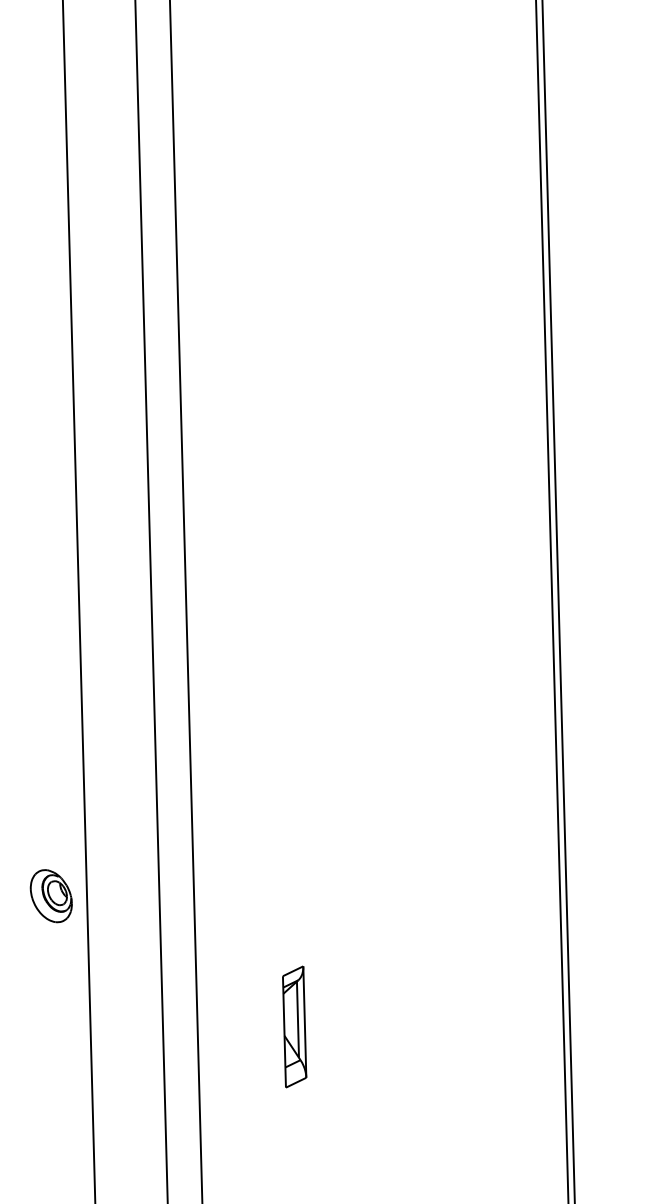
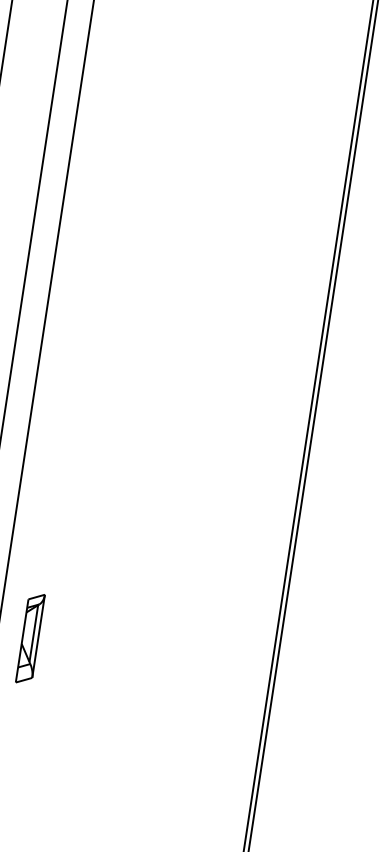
part: (294, 1026) -> (30, 638), moved

